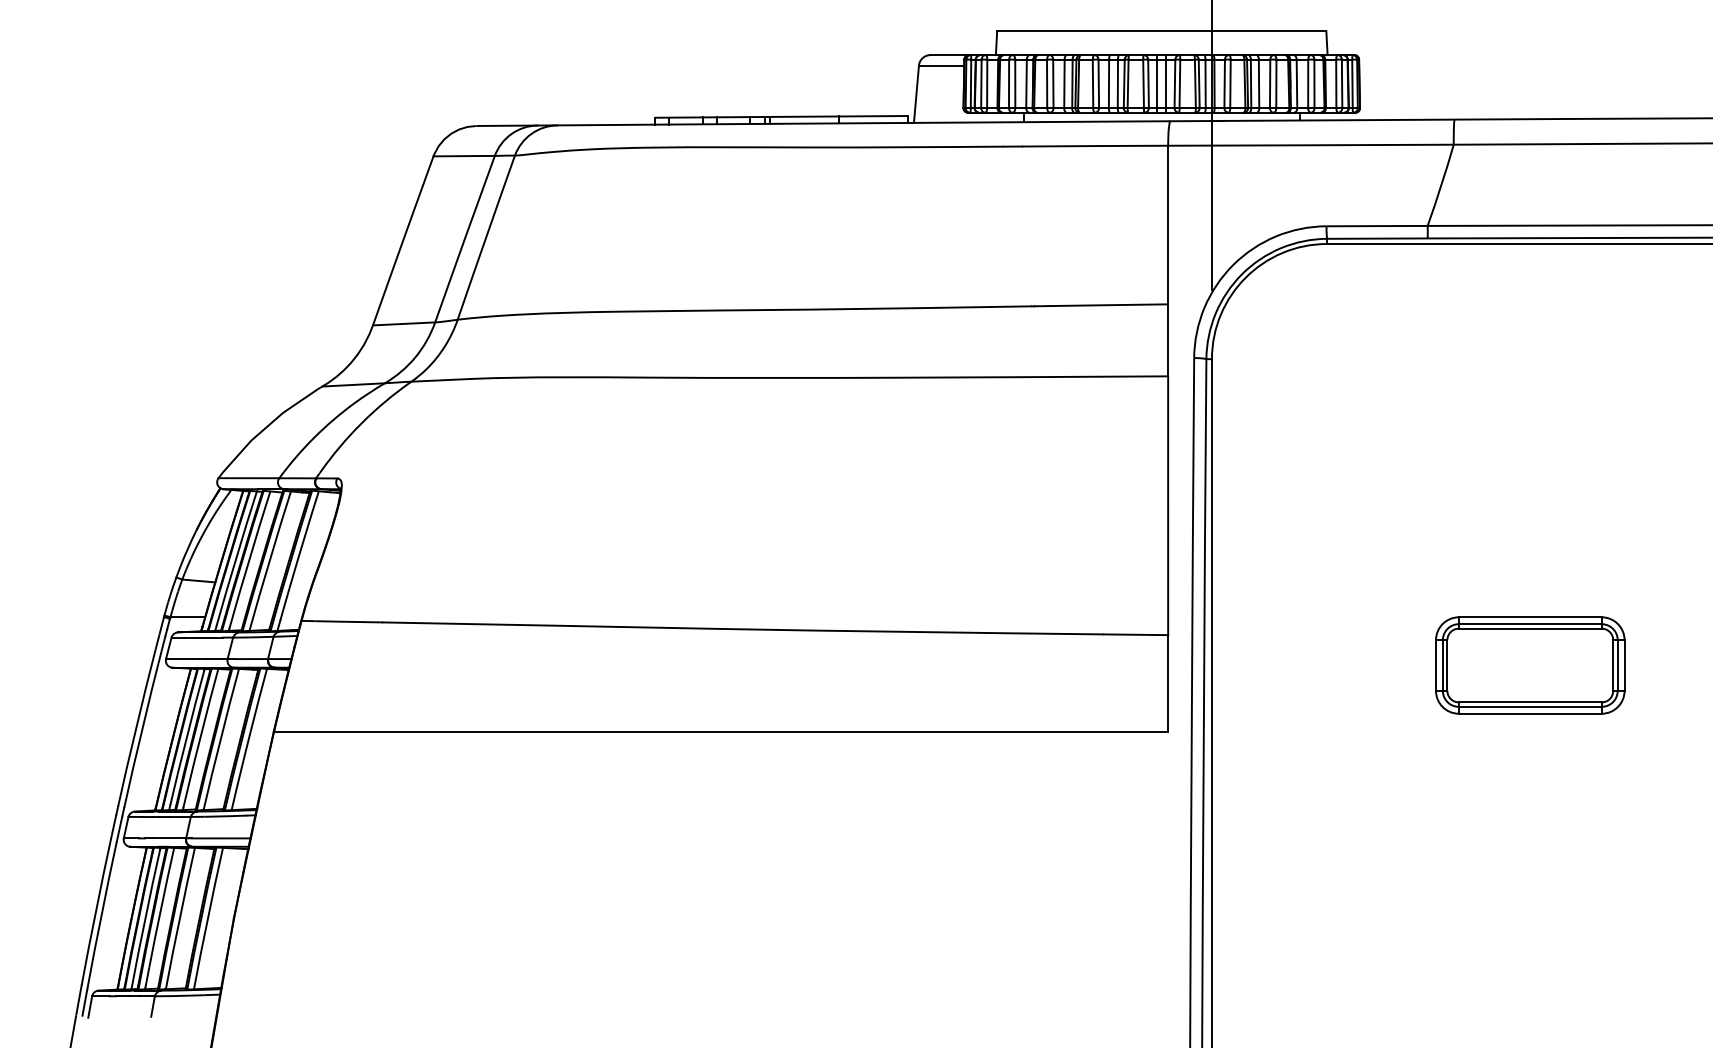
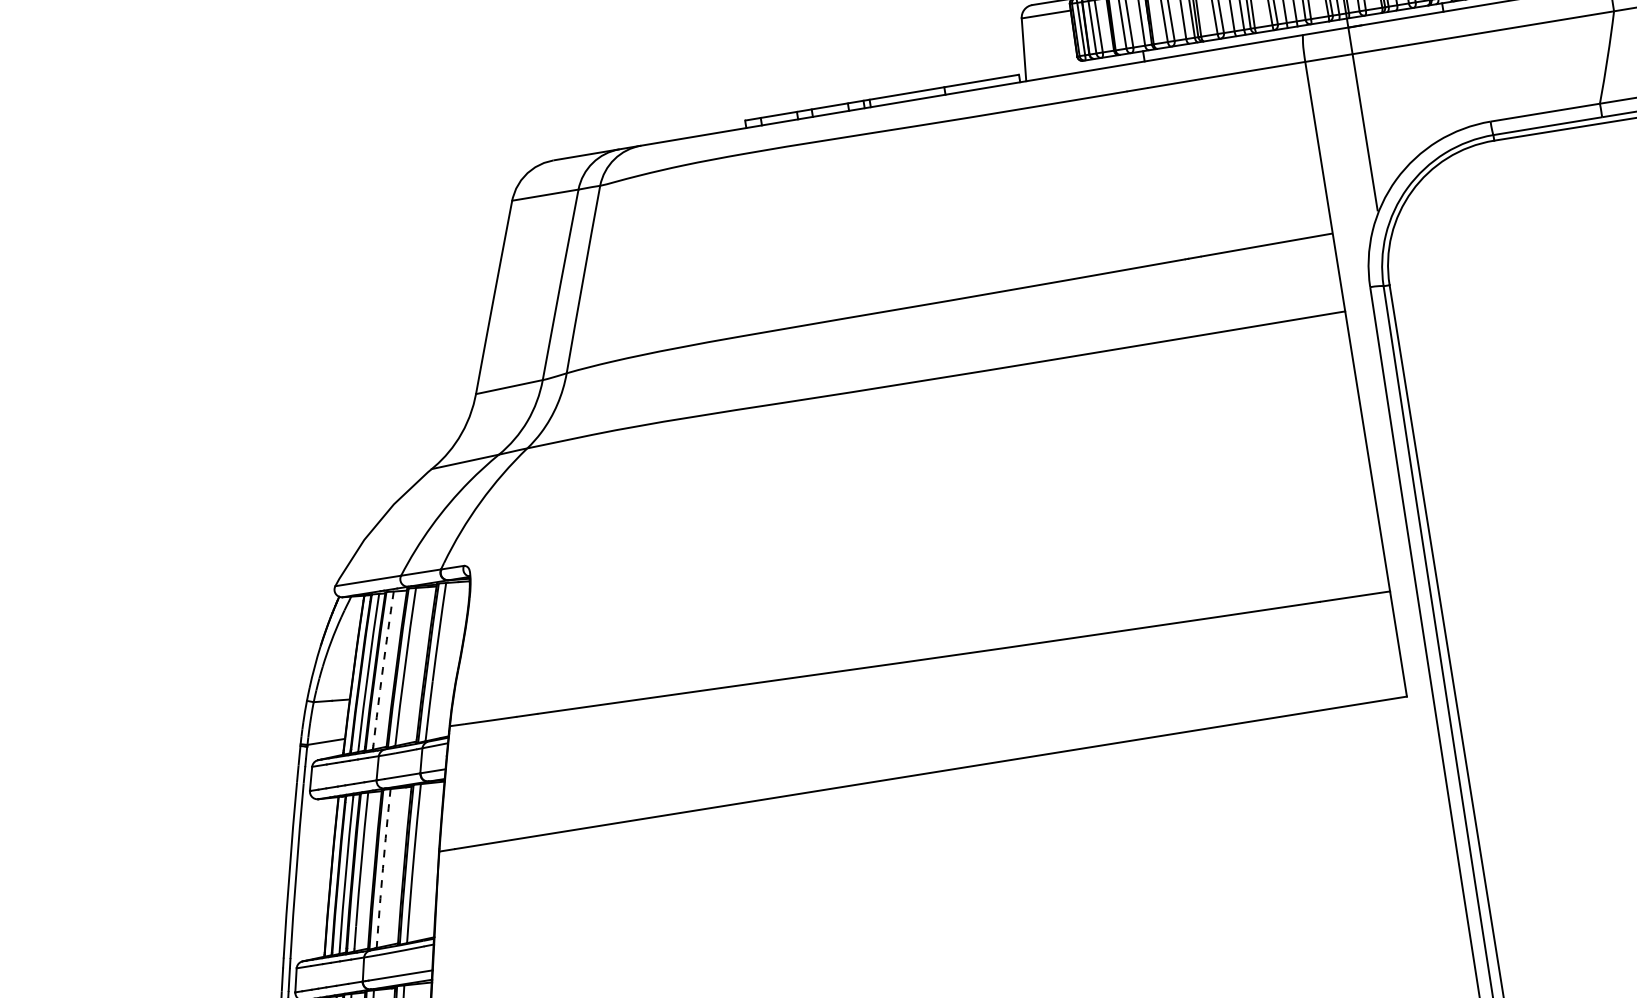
arc: (249, 559) -> (382, 668), solid -> dashed
arc: (220, 739) -> (382, 868), solid -> dashed

